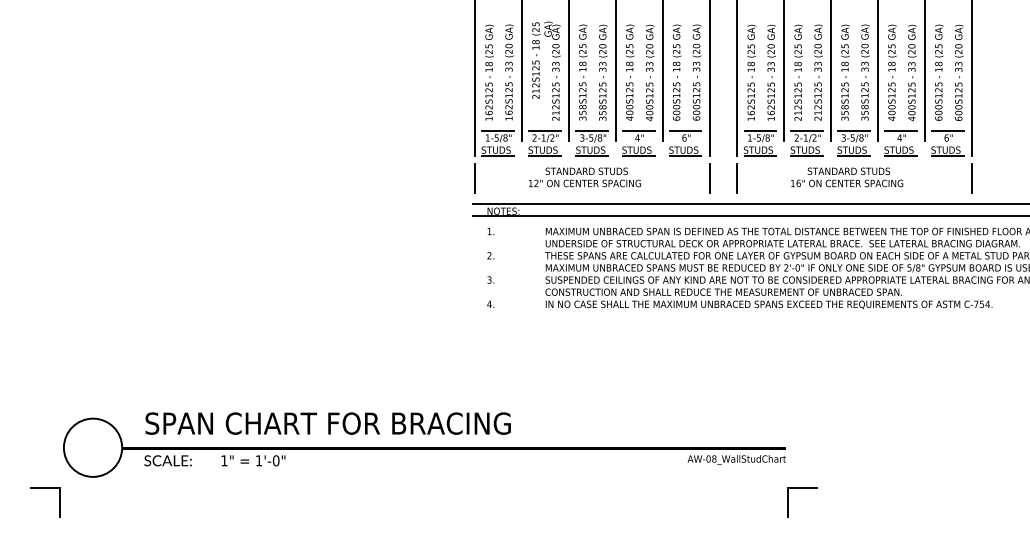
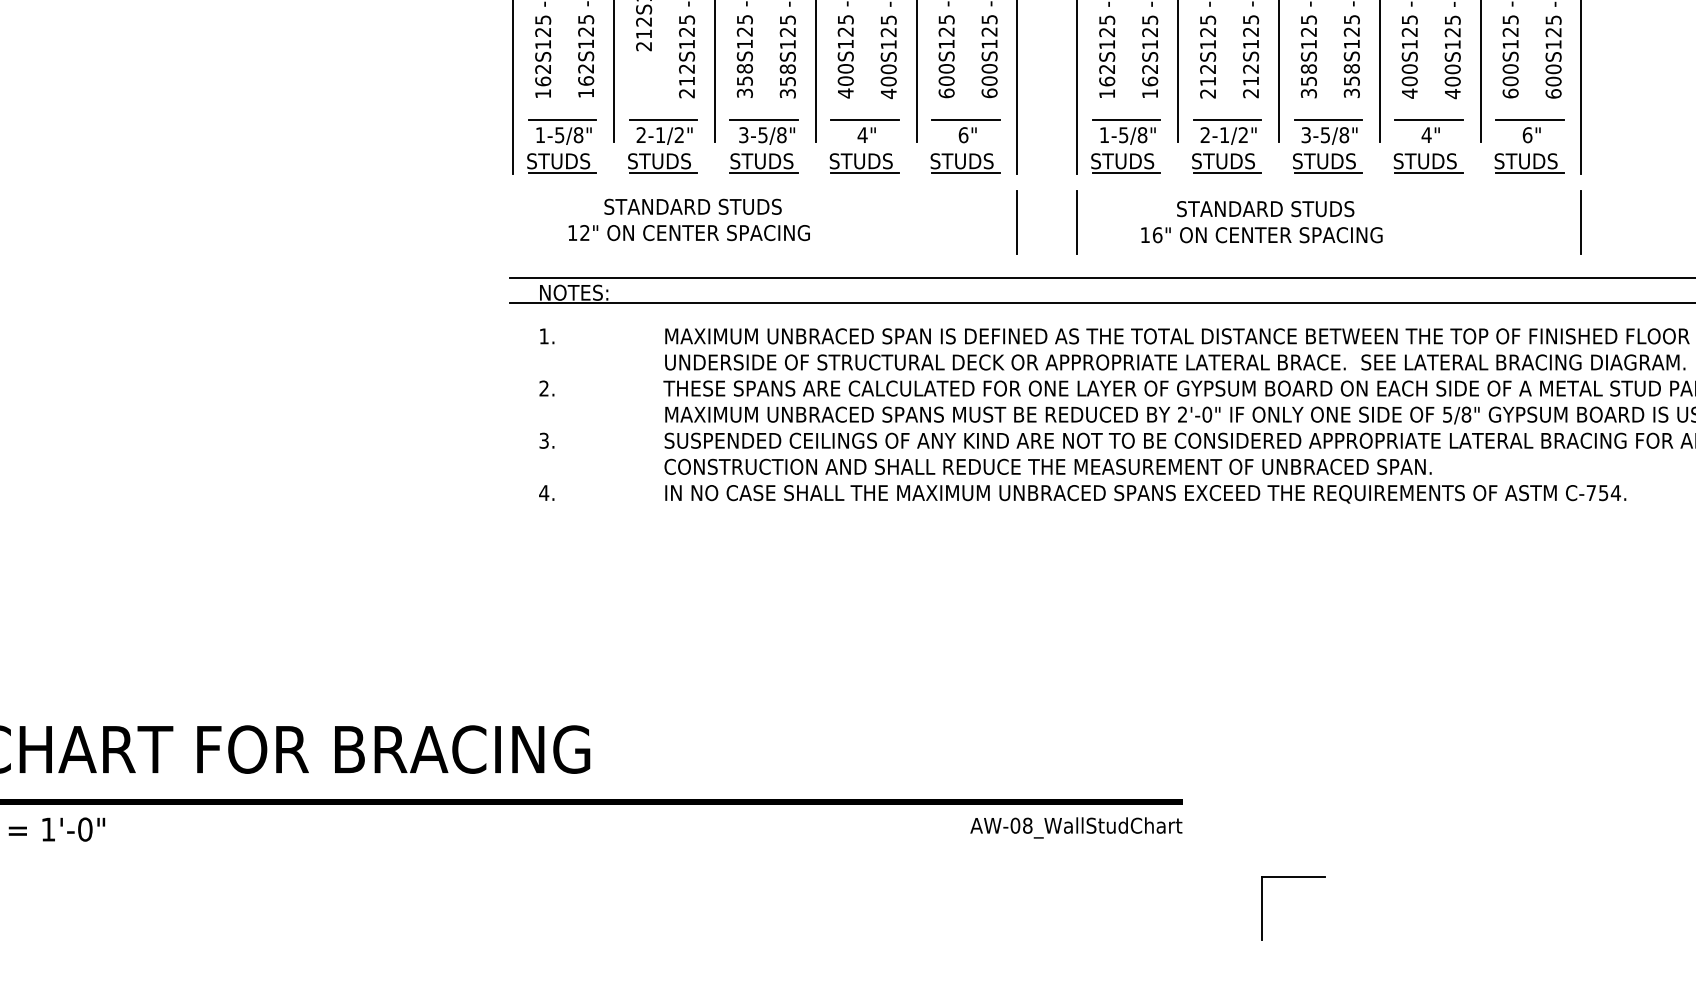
text: (584, 177) -> (688, 220), moved
text: (847, 177) -> (1262, 222), moved
line: (475, 178) -> (514, 222), removed
part: (802, 488) -> (1292, 878), moved

